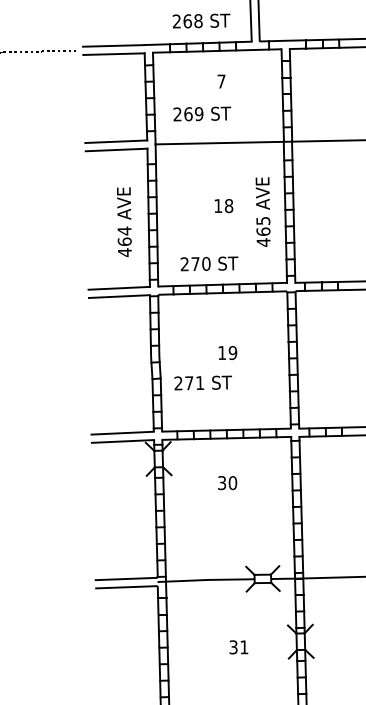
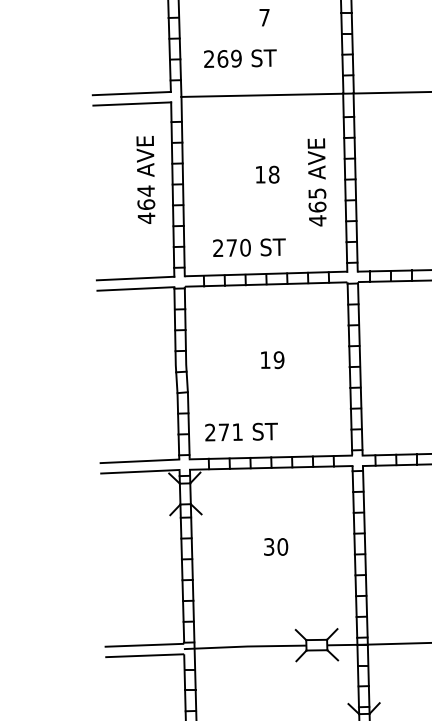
text: (124, 222) -> (146, 180), moved
text: (202, 382) -> (240, 431), moved
text: (227, 483) -> (275, 547), moved

